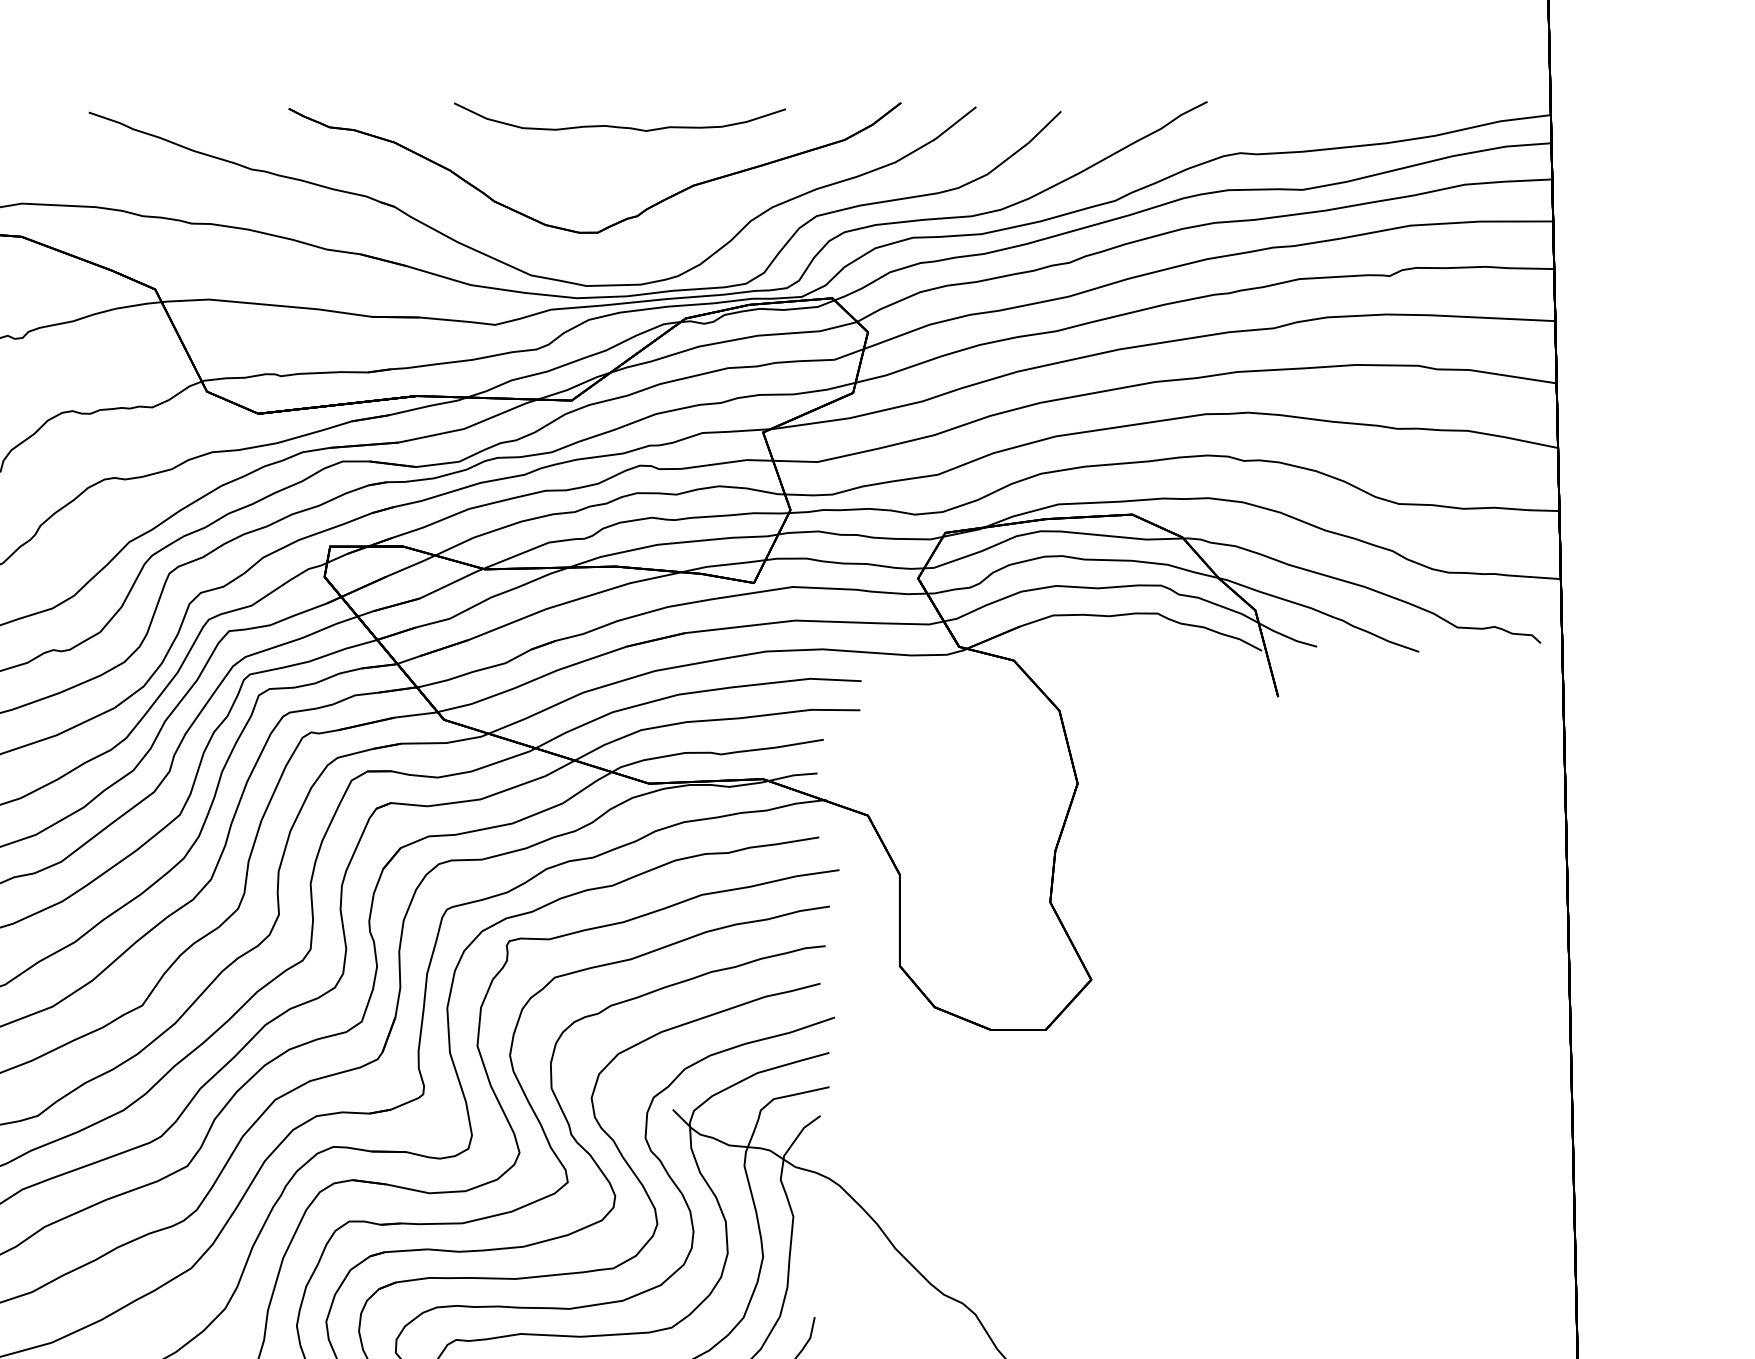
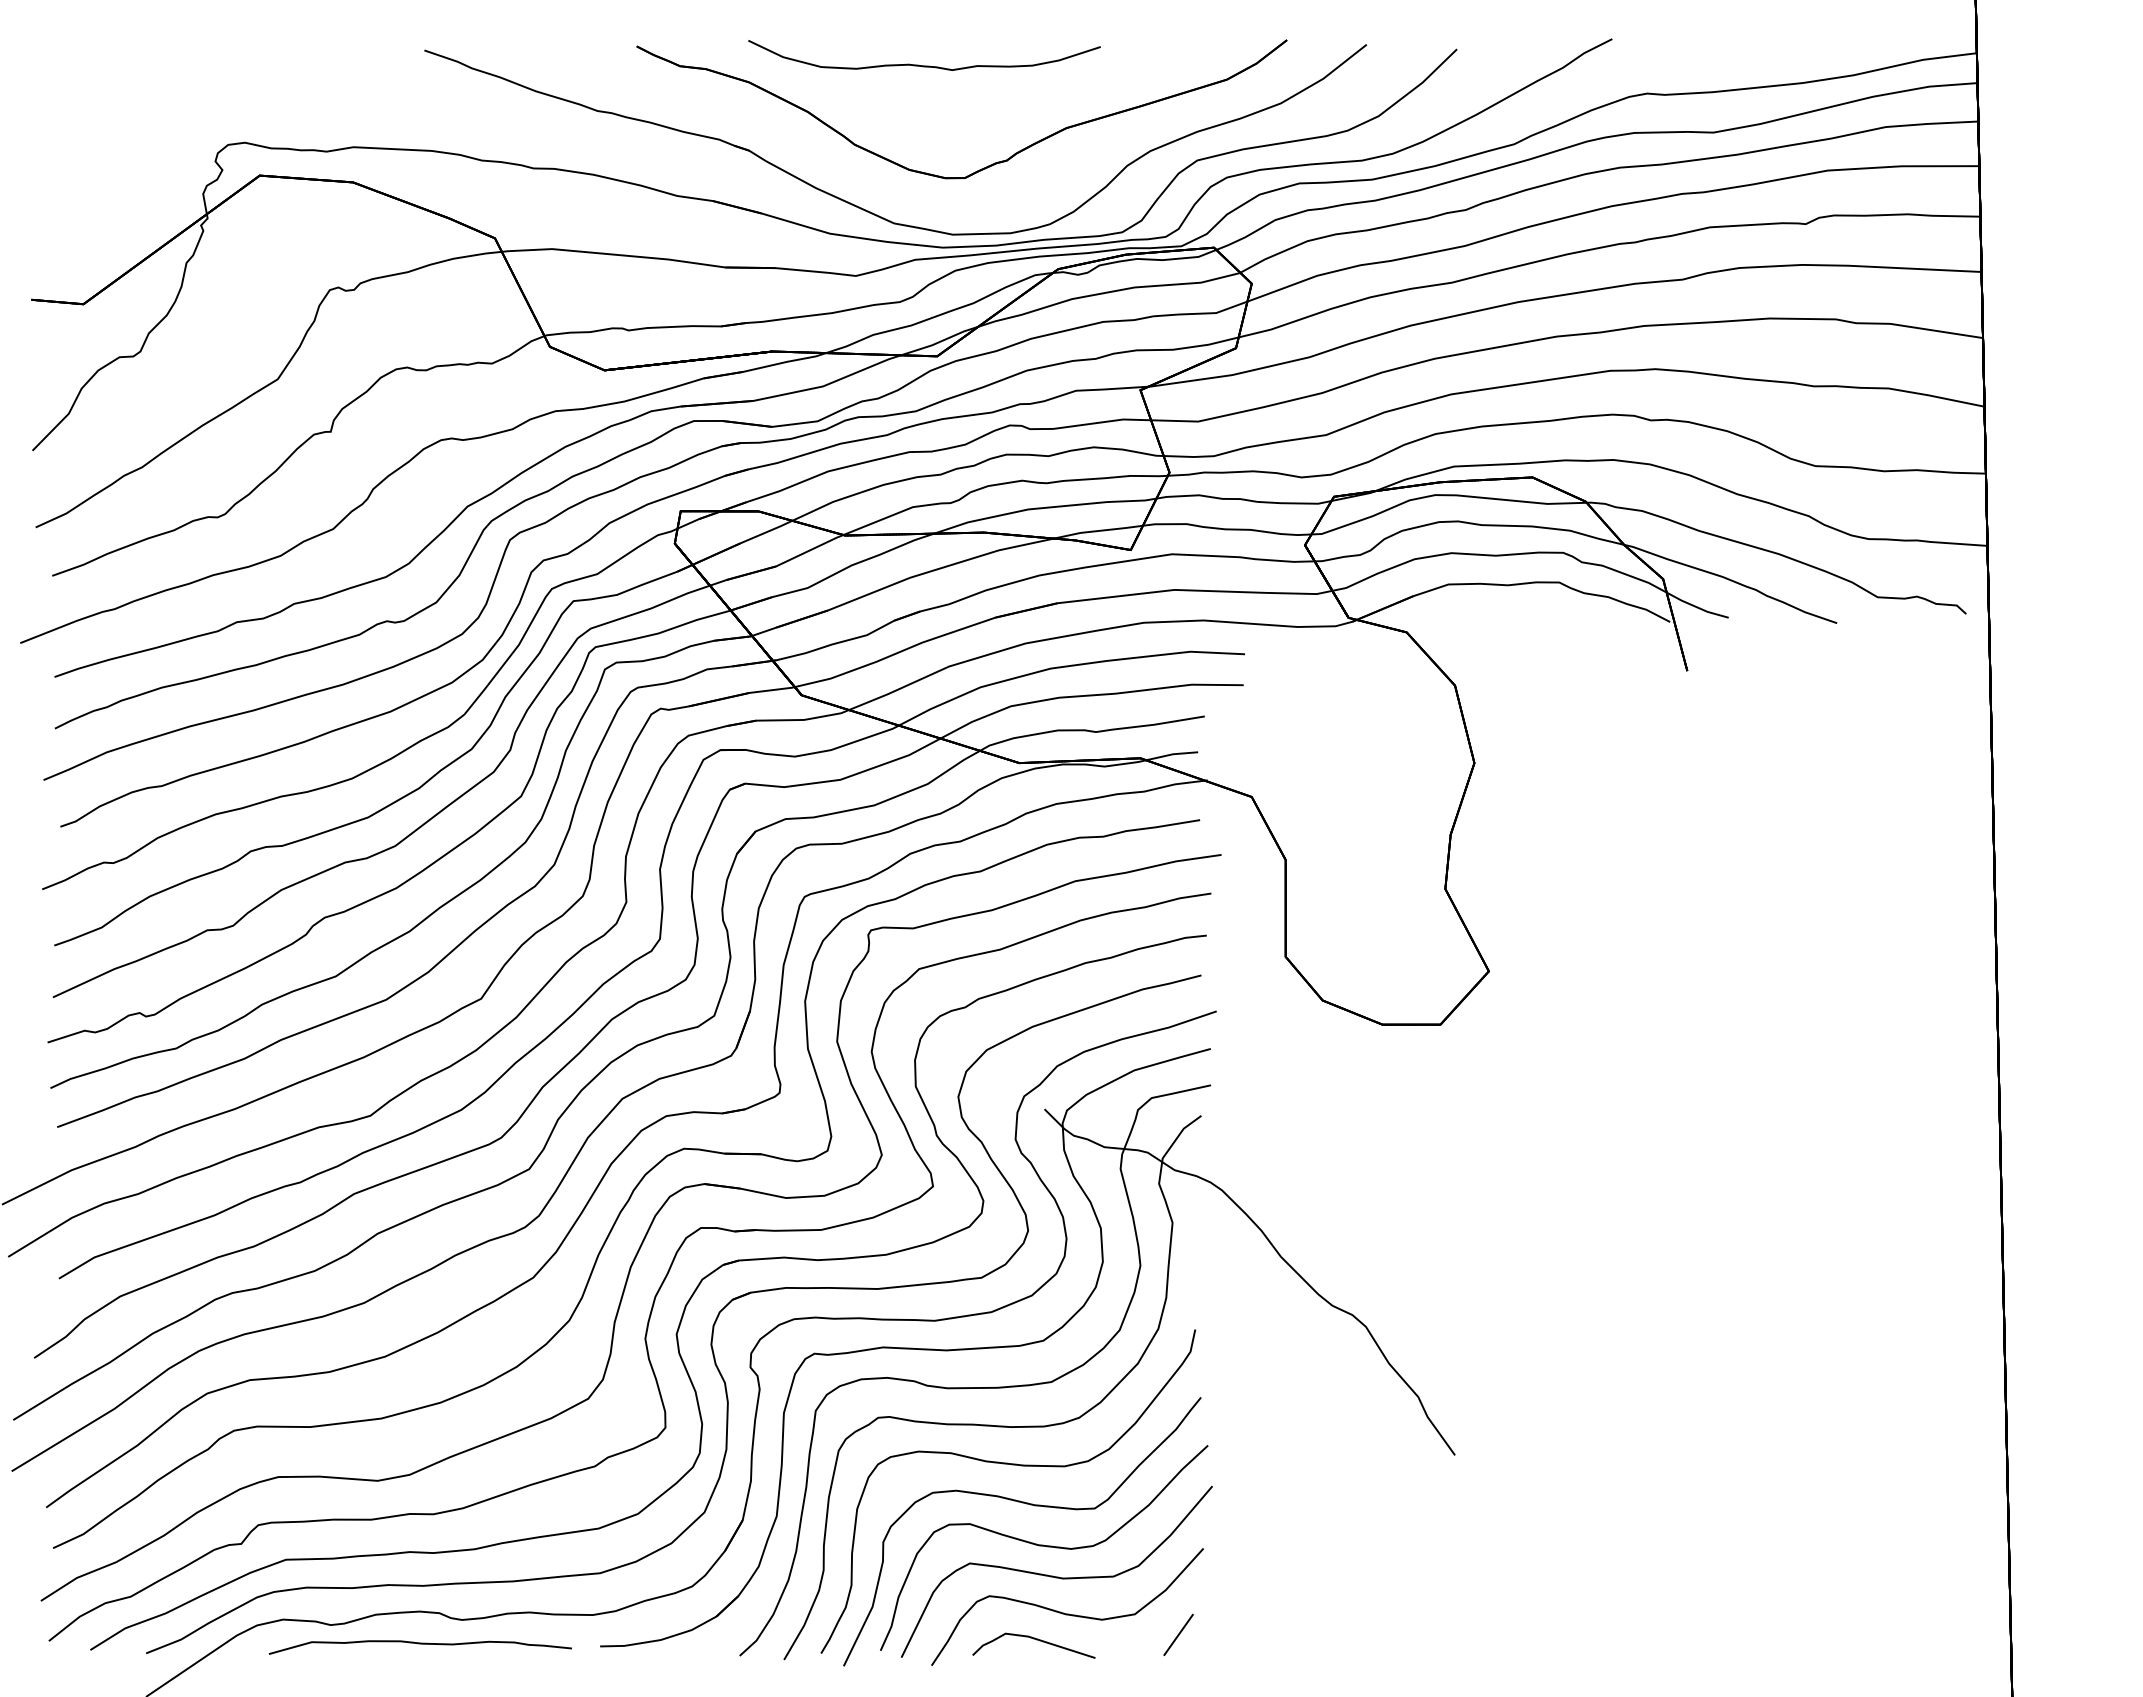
curve: (620, 126) -> (924, 65), moved

